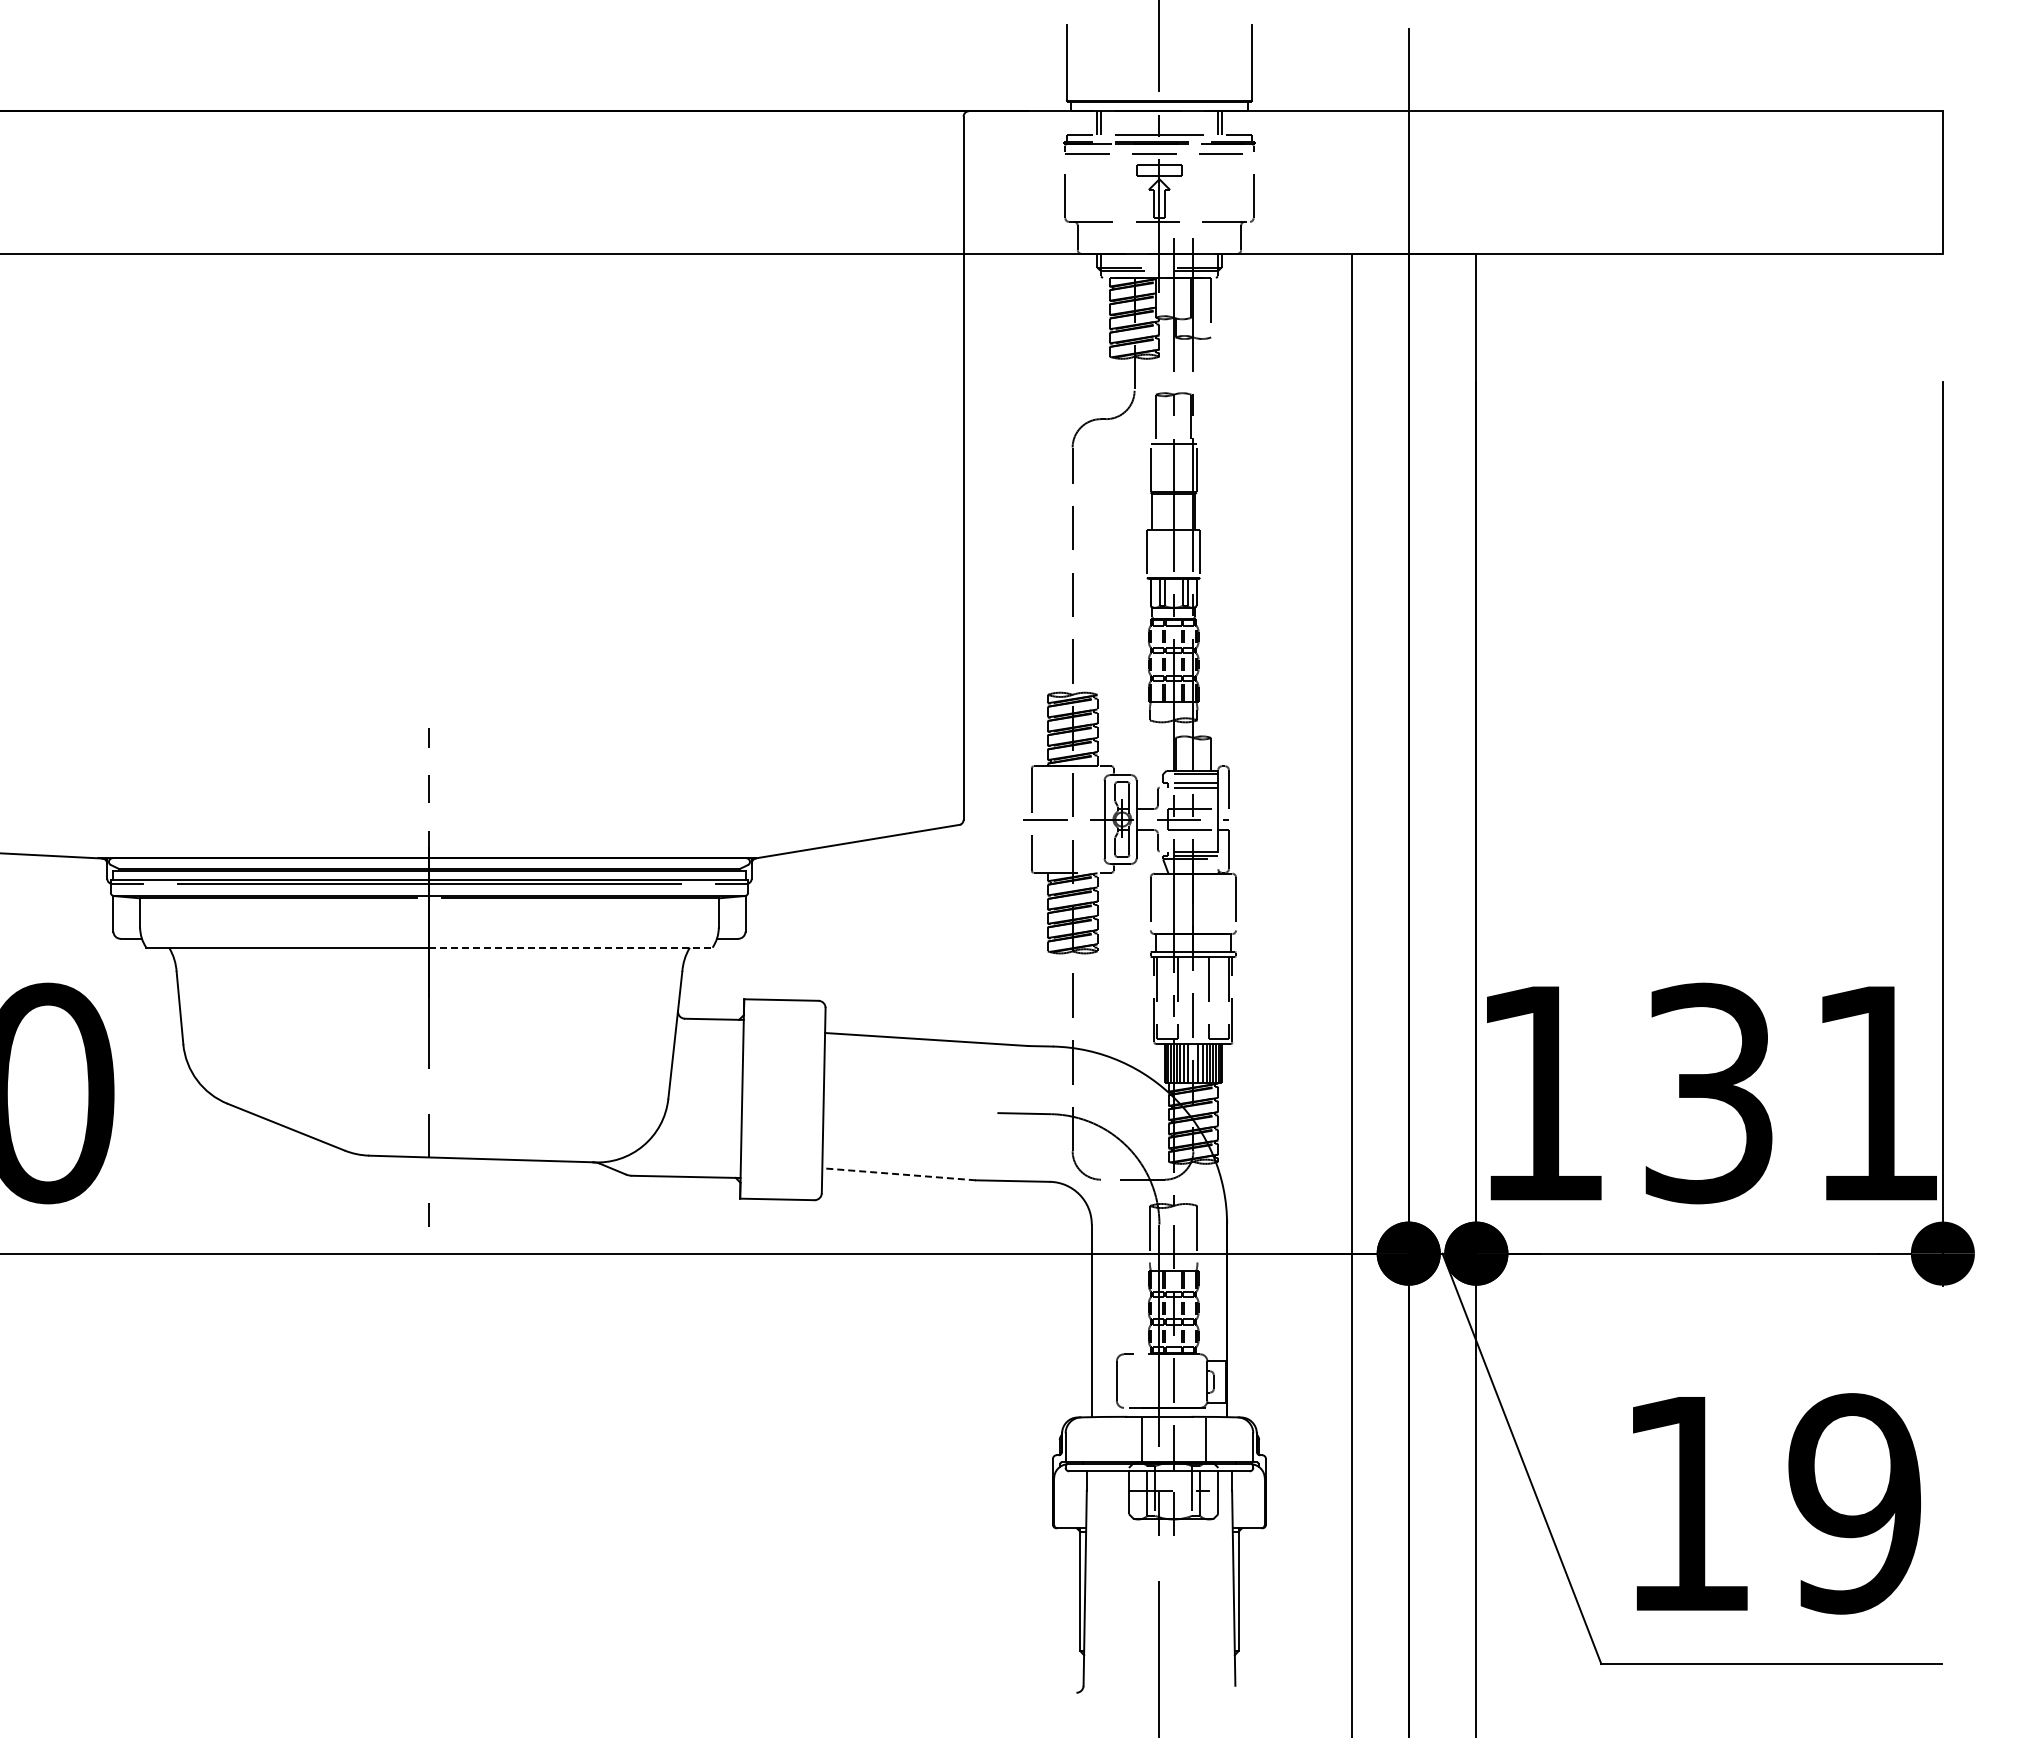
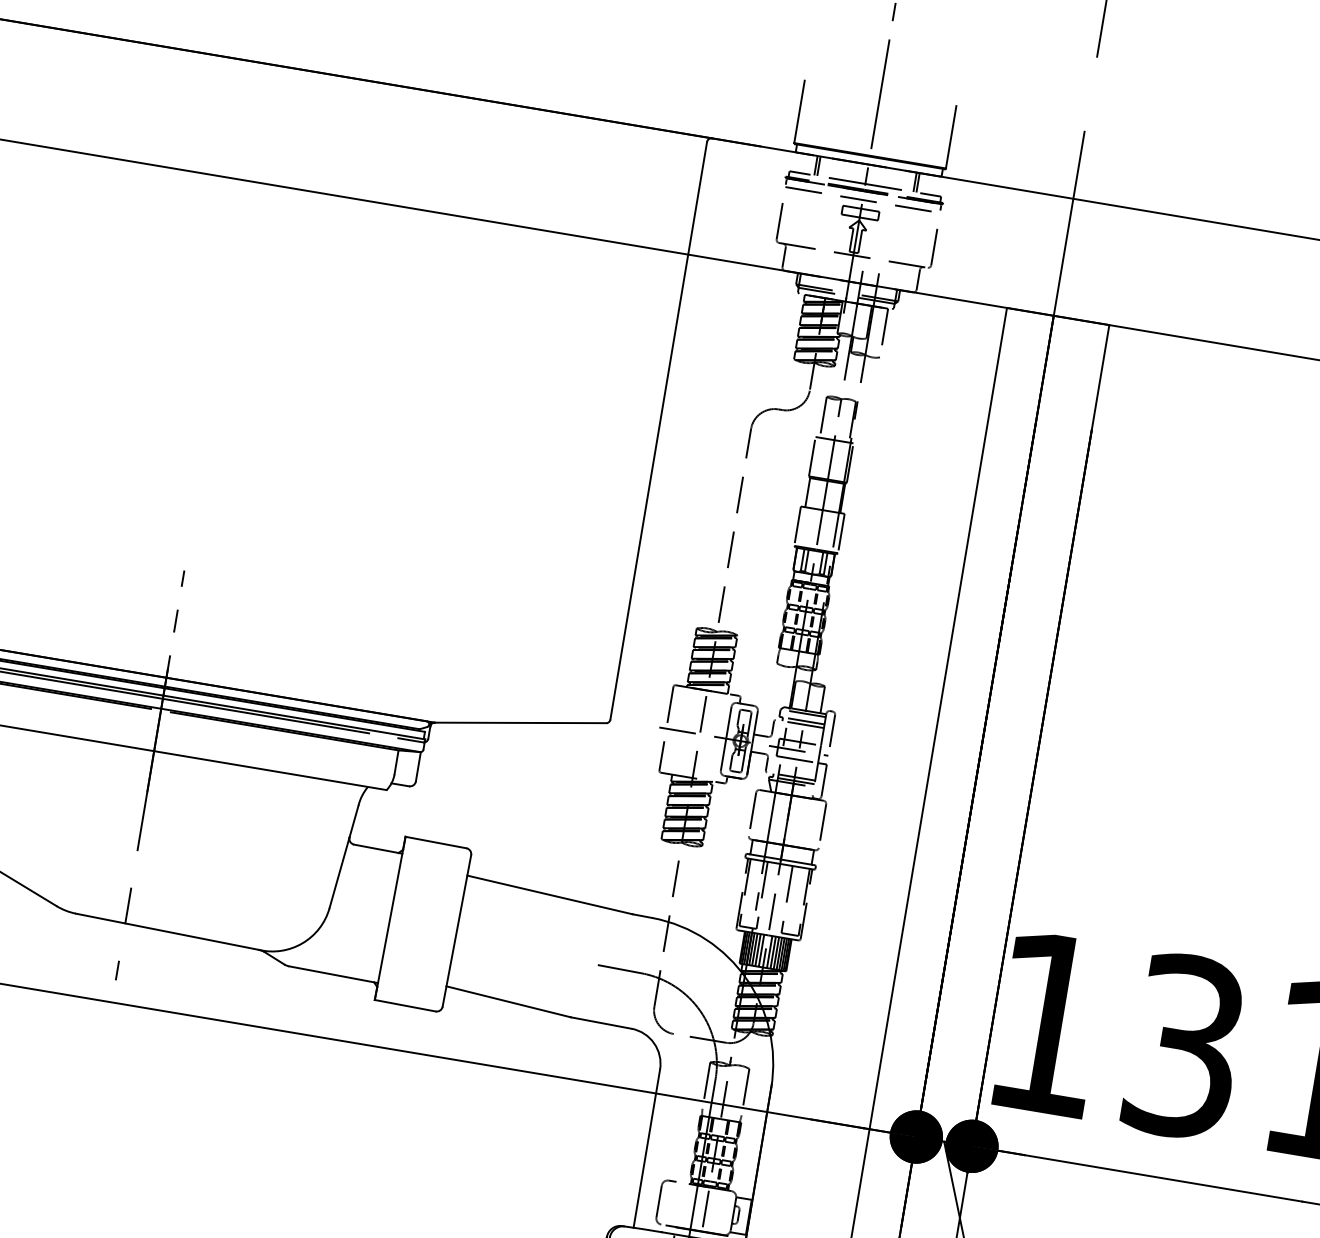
line: (571, 947) -> (270, 770), dashed -> solid
line: (899, 1174) -> (509, 1002), dashed -> solid

